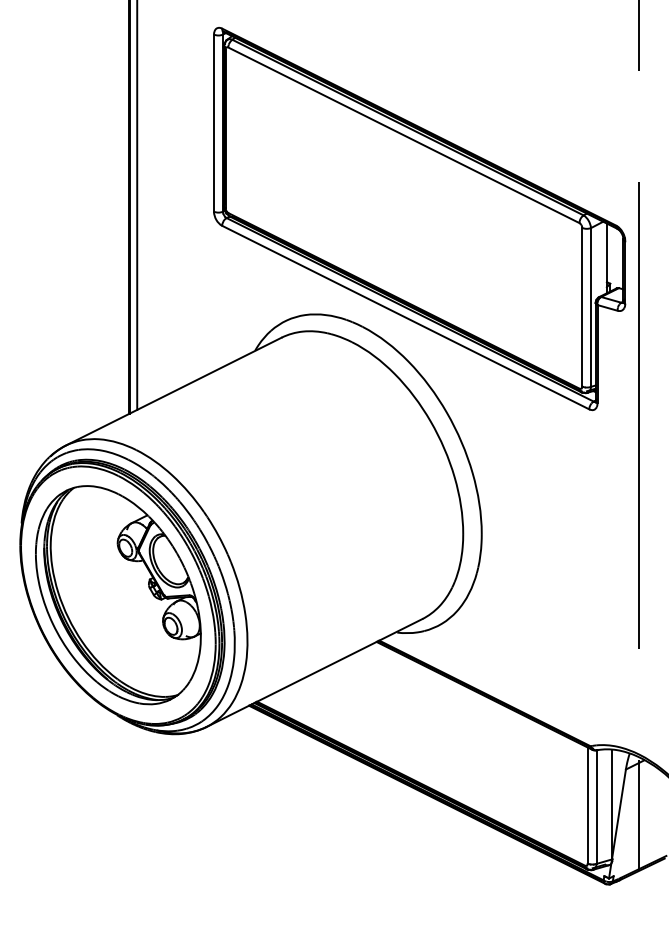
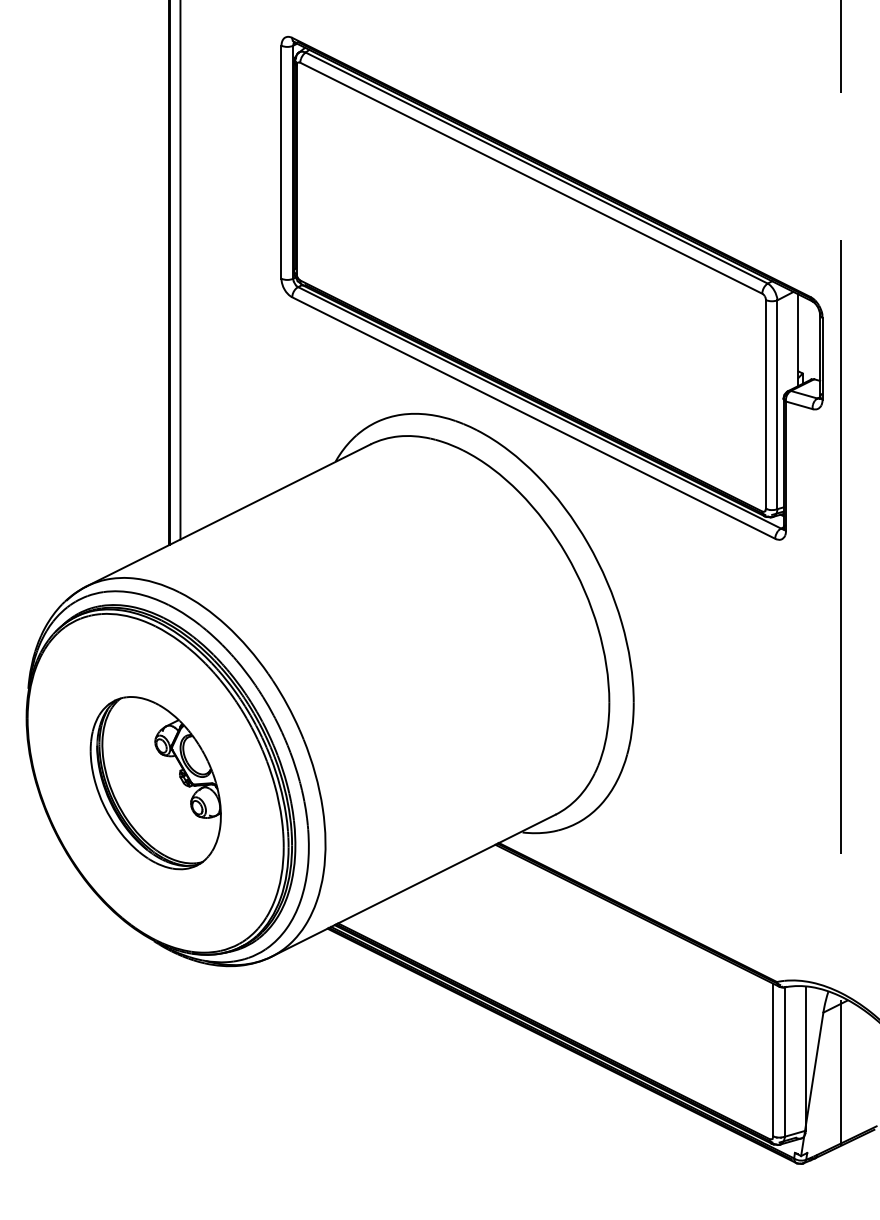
part: (118, 594) -> (155, 782), size x0.6

